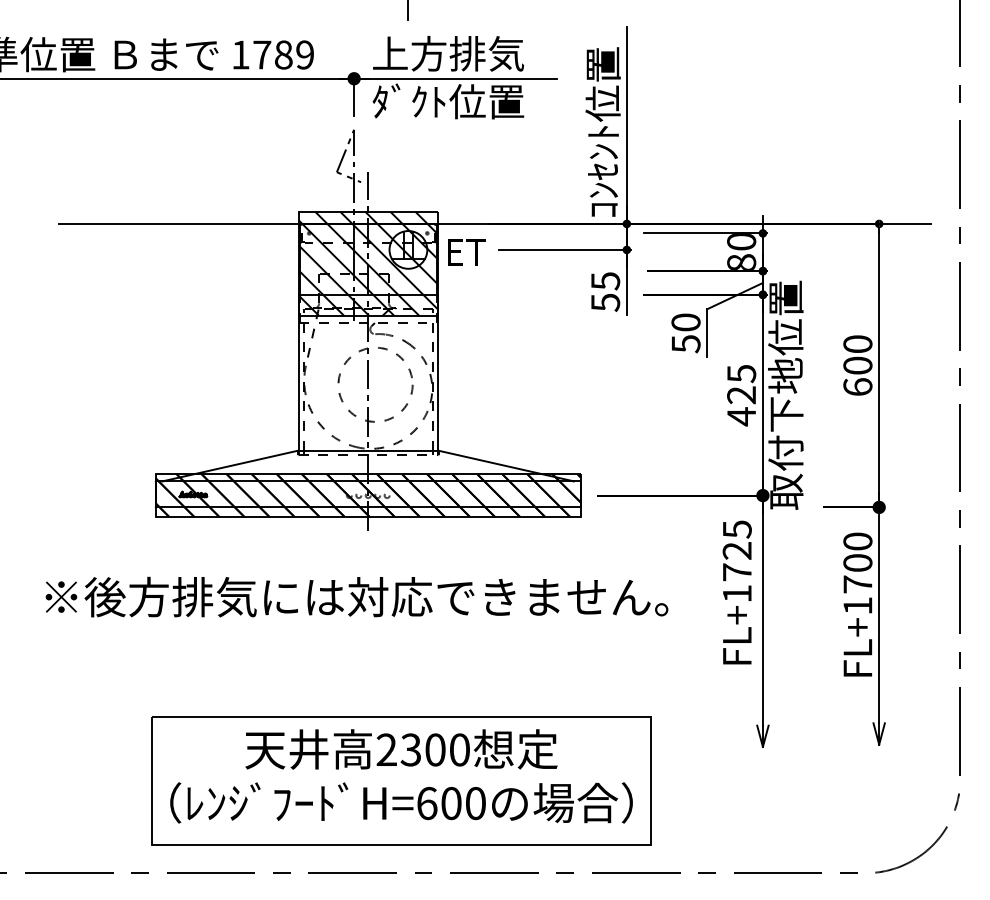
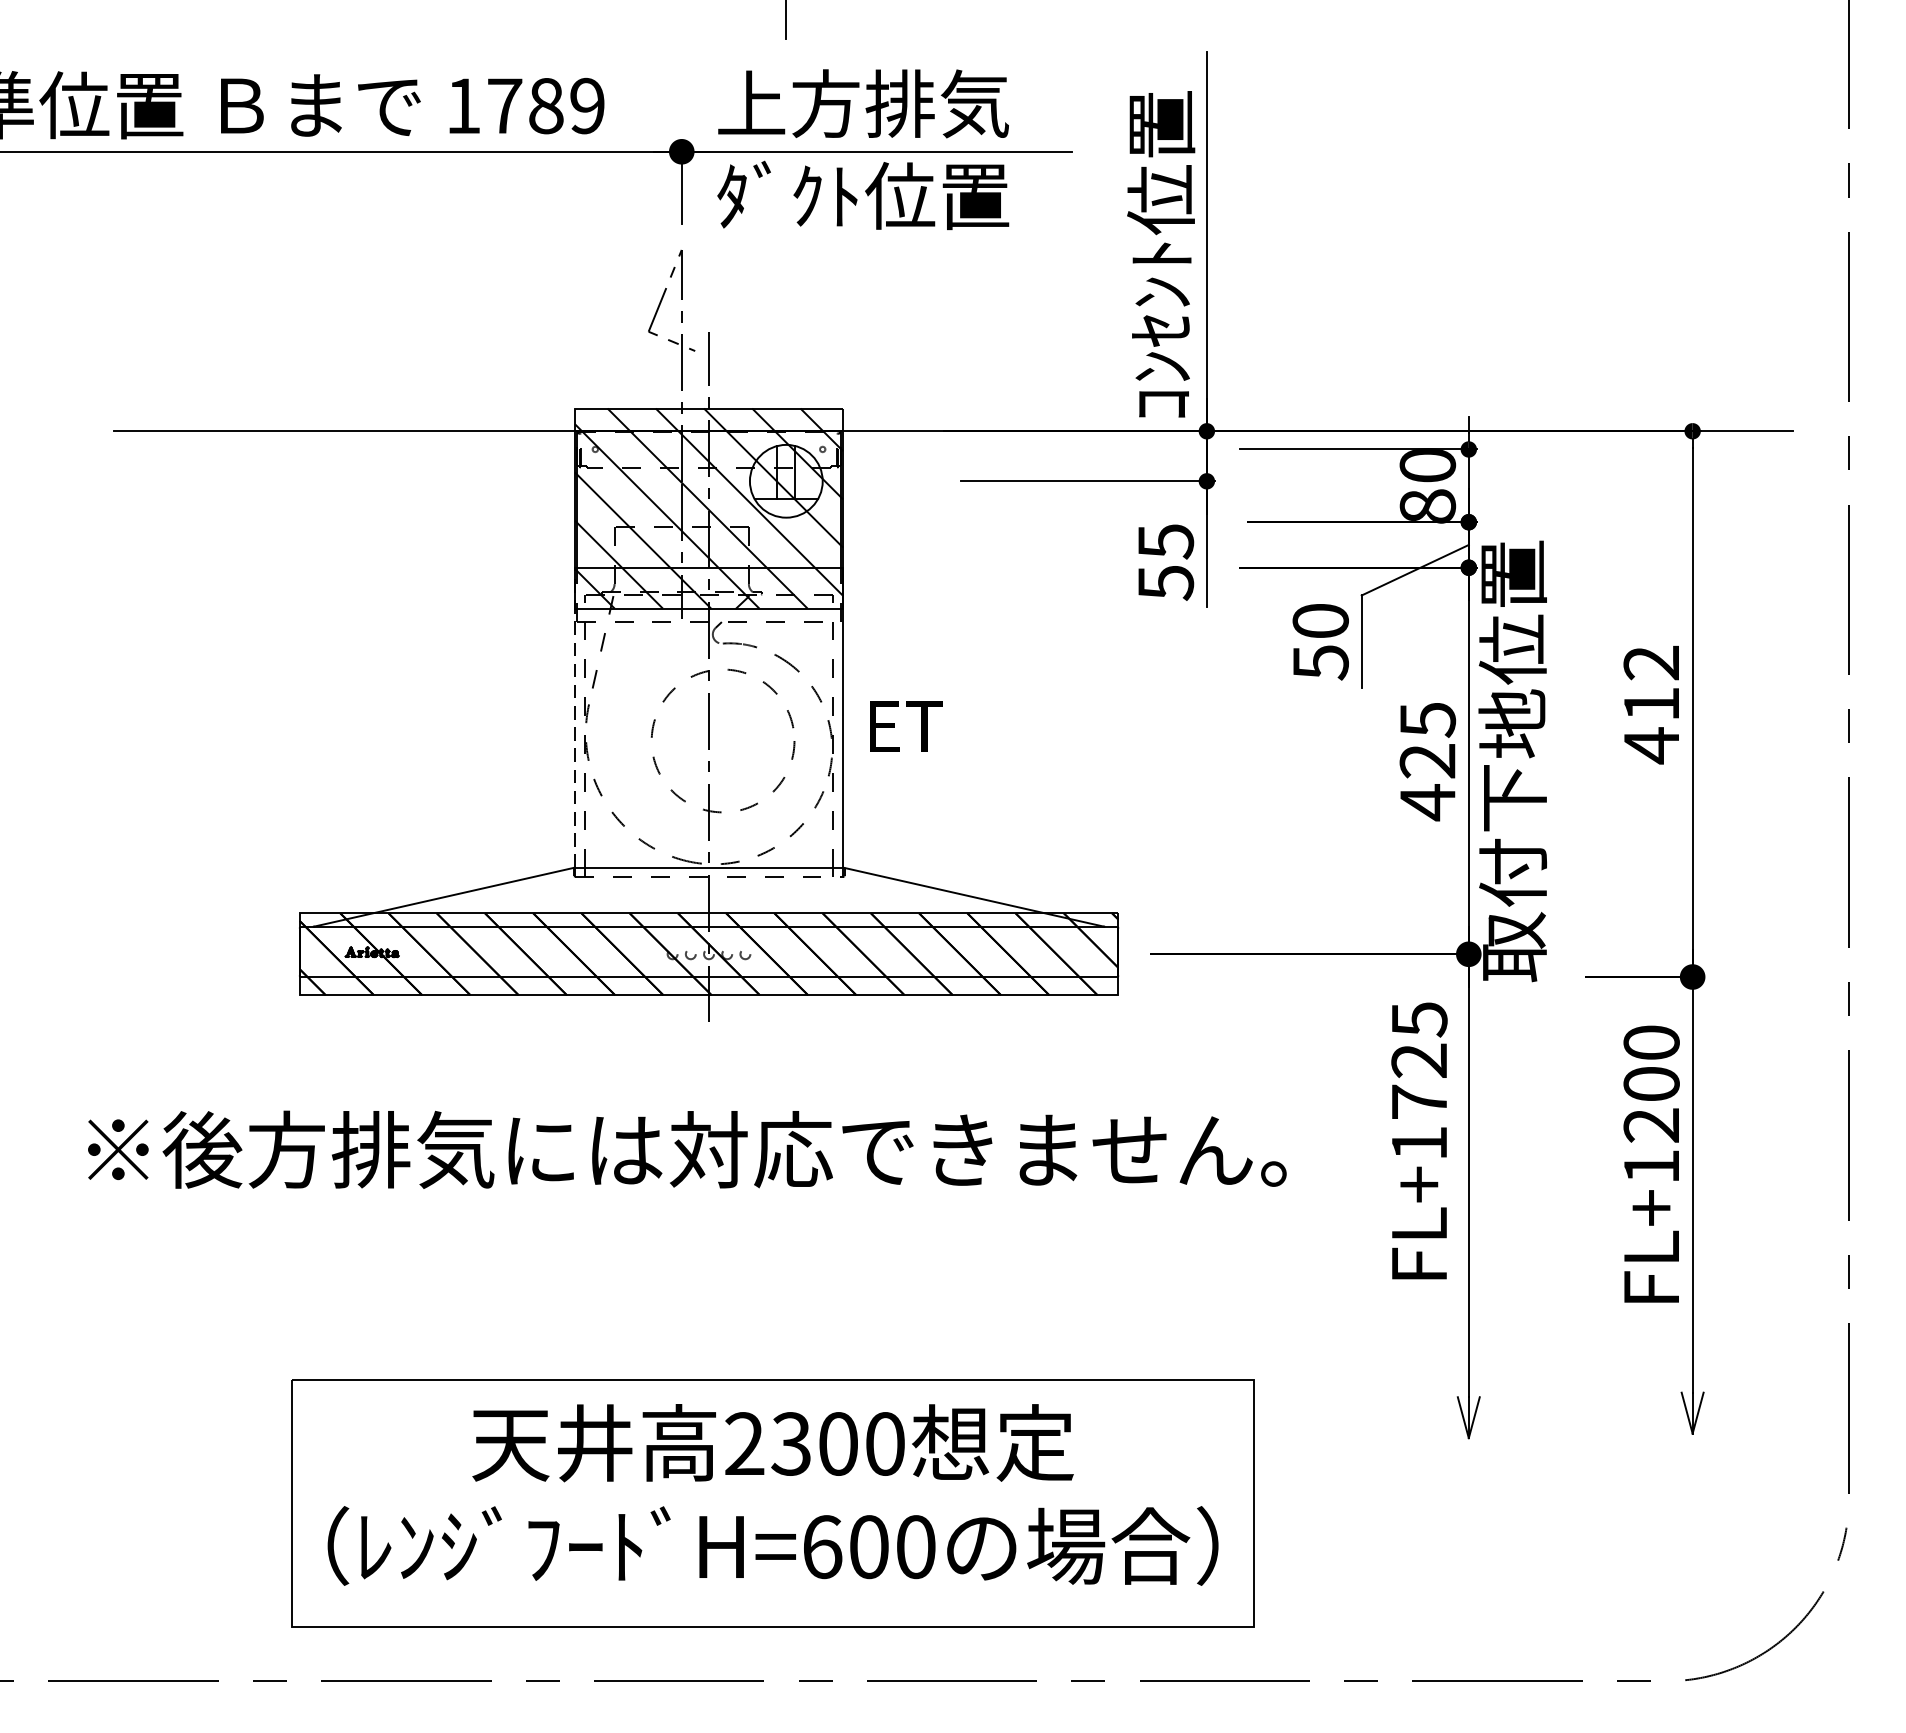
text: (466, 252) -> (905, 726), moved
text: (857, 365) -> (1650, 703), 600 -> 412
line: (298, 372) -> (574, 717), solid -> dashed
text: (857, 584) -> (1650, 1125), FL+1700 -> FL+1200

